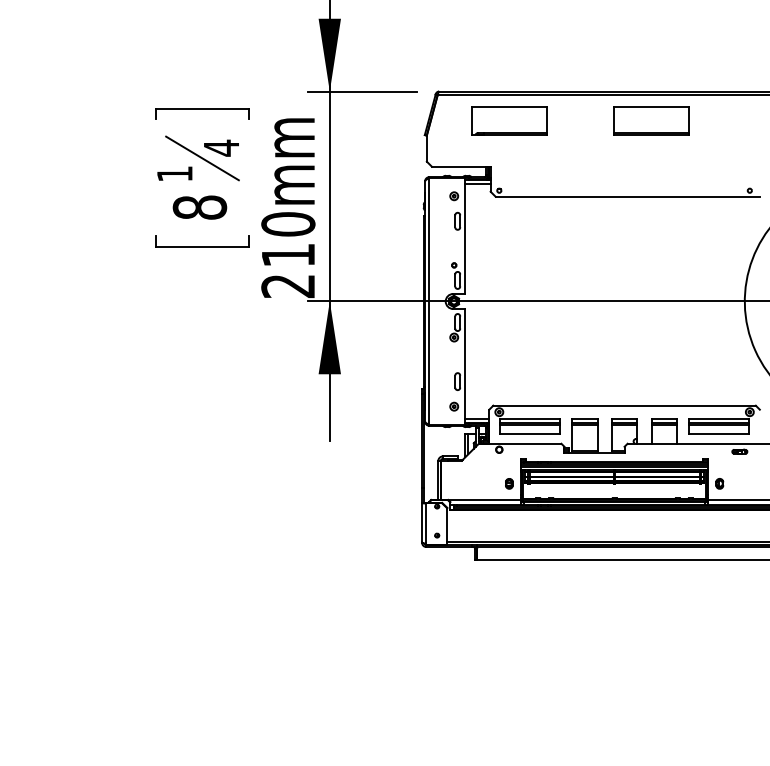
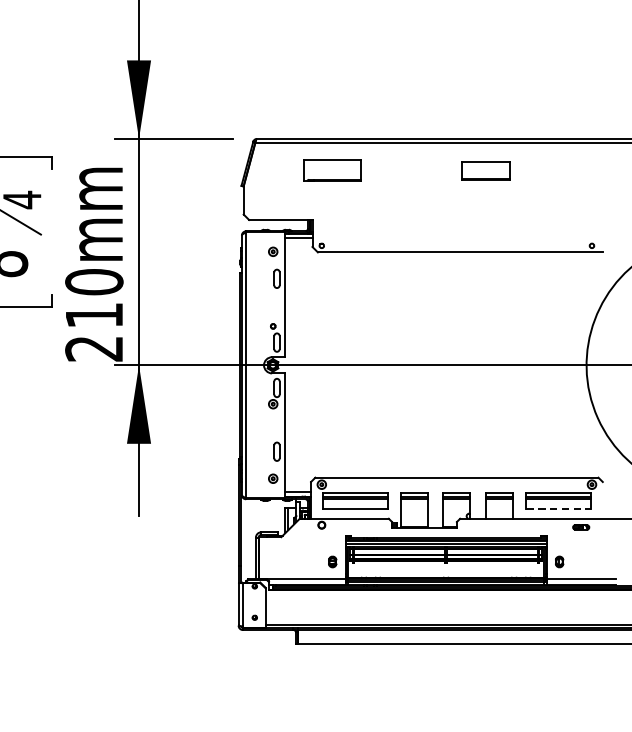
part: (509, 120) -> (332, 170), size x0.7
part: (651, 120) -> (485, 170), size x0.6
line: (719, 434) -> (559, 508), solid -> dashed

